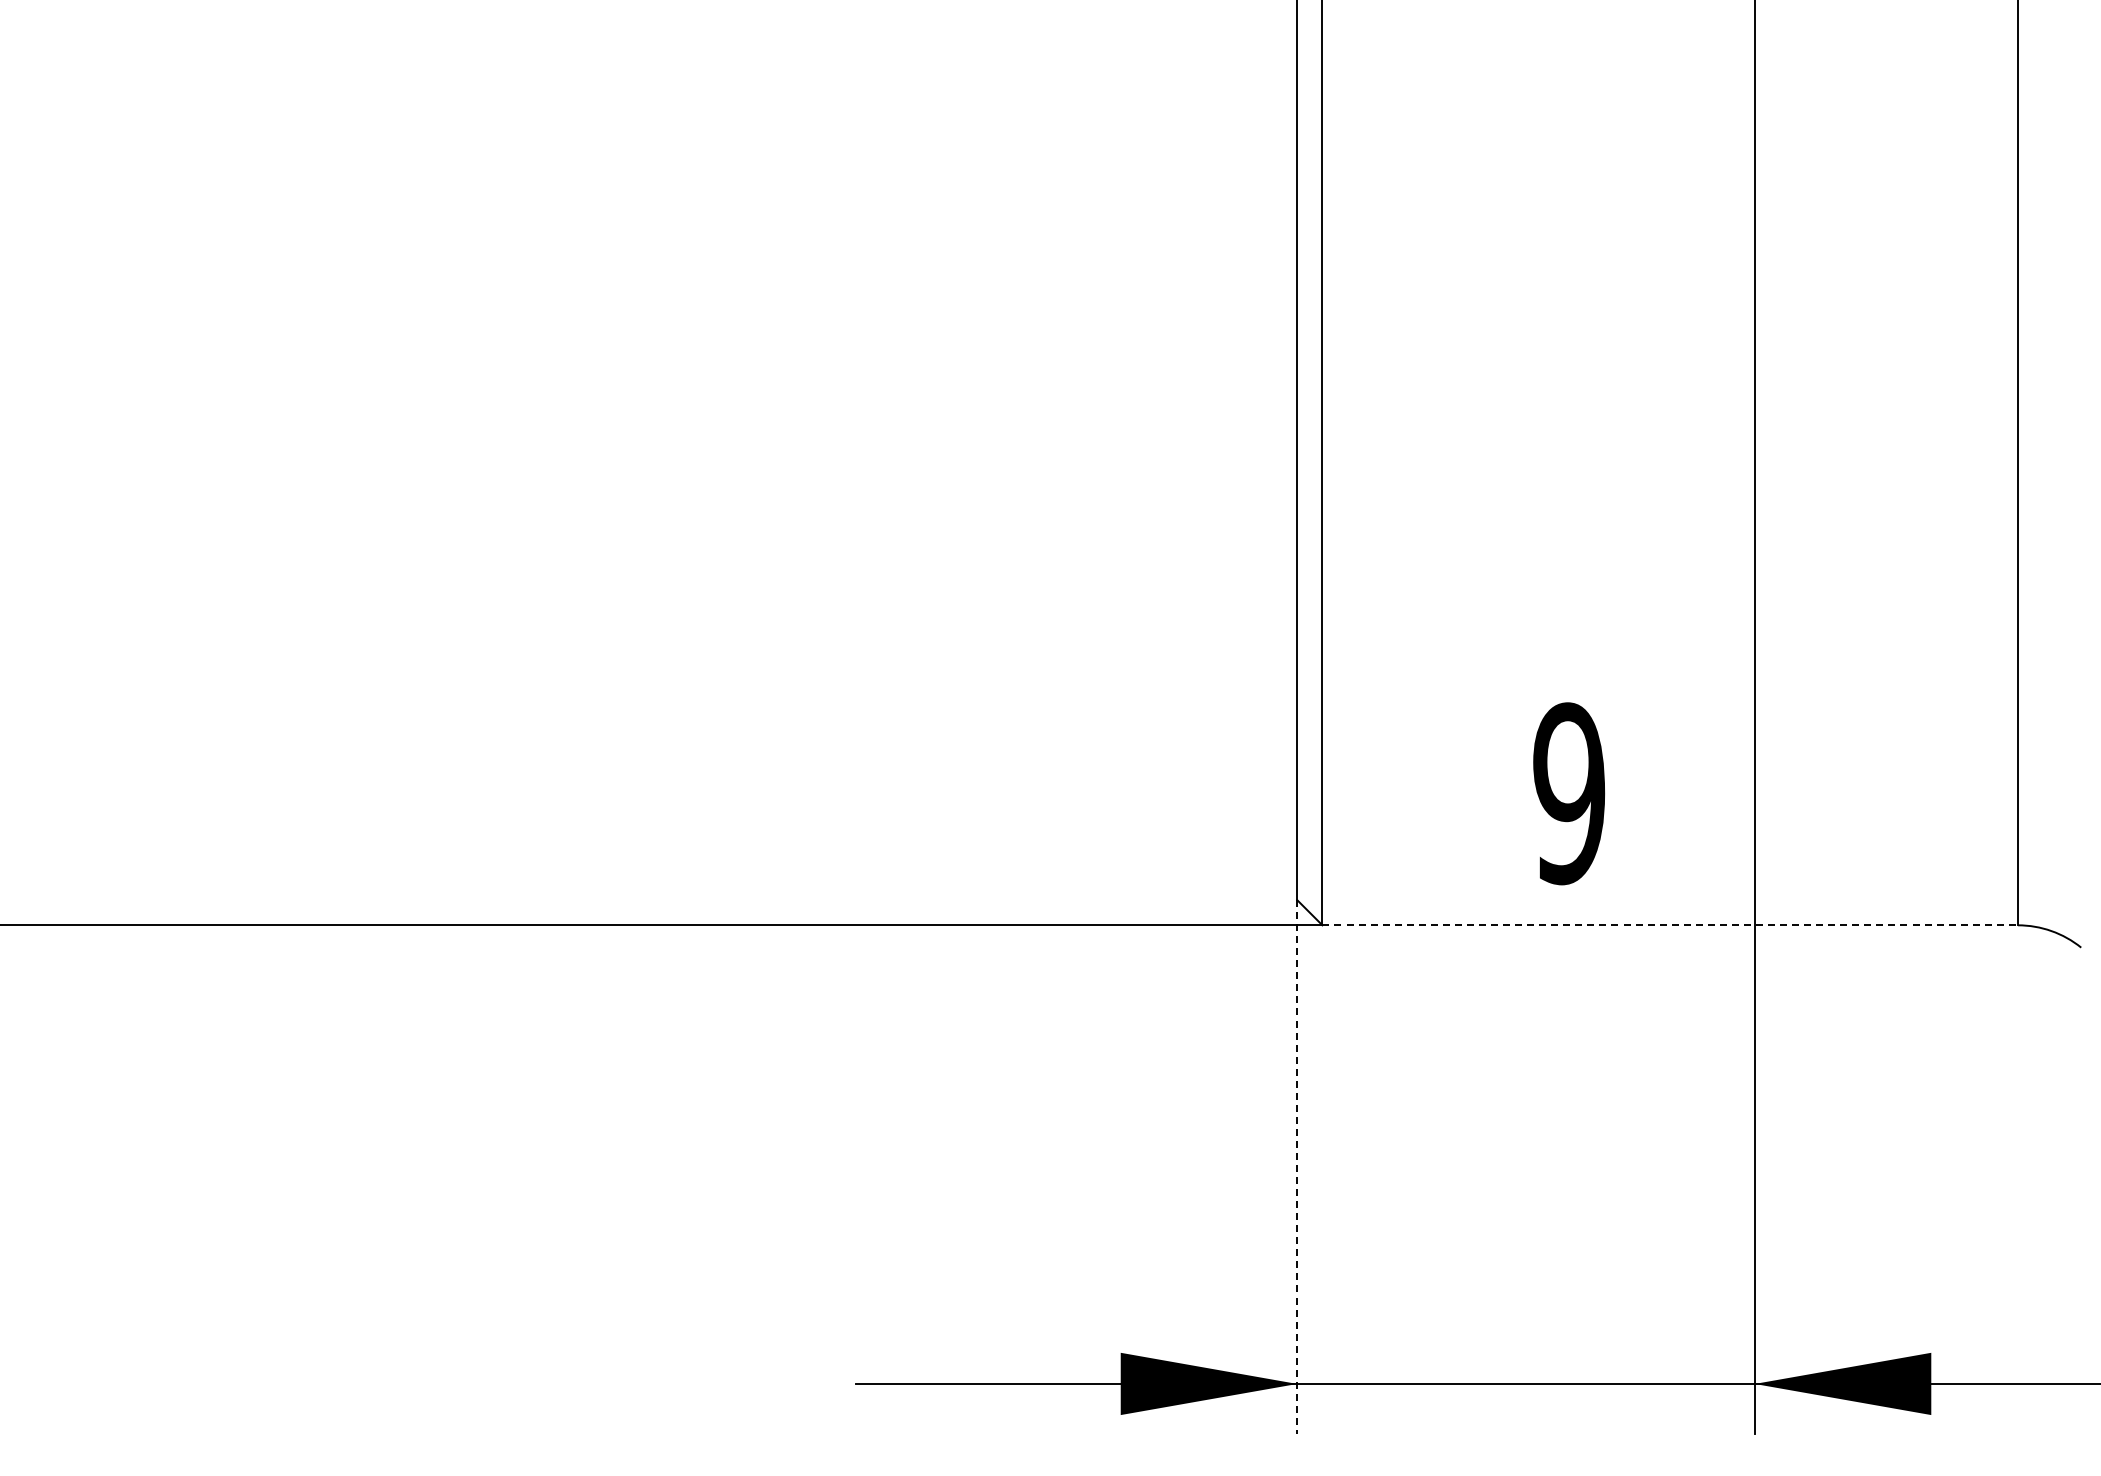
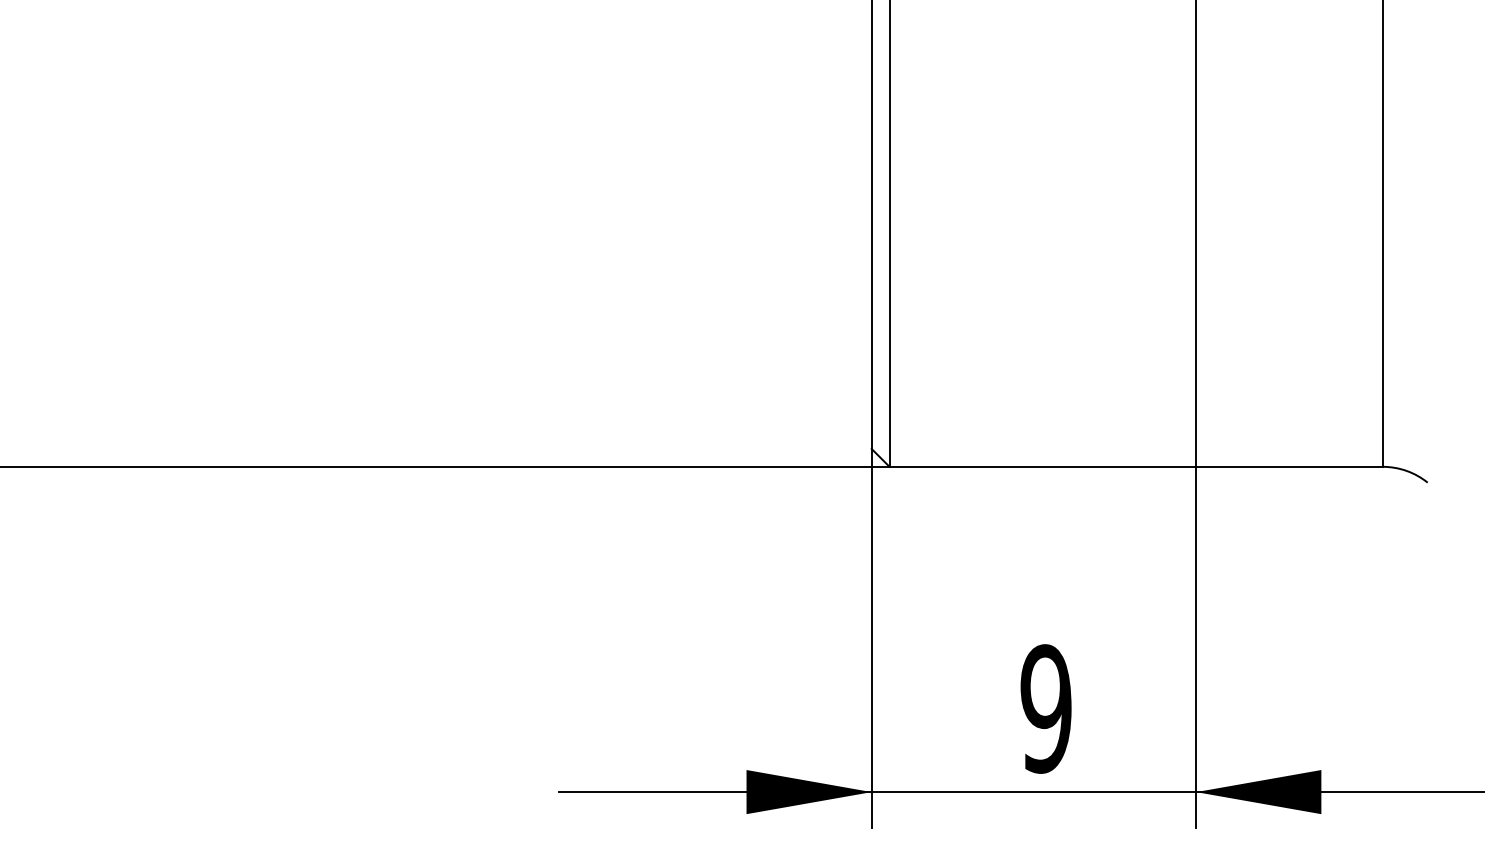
text: (1569, 793) -> (1046, 708), moved
line: (1670, 925) -> (1136, 466), dashed -> solid
line: (1297, 1167) -> (871, 638), dashed -> solid

